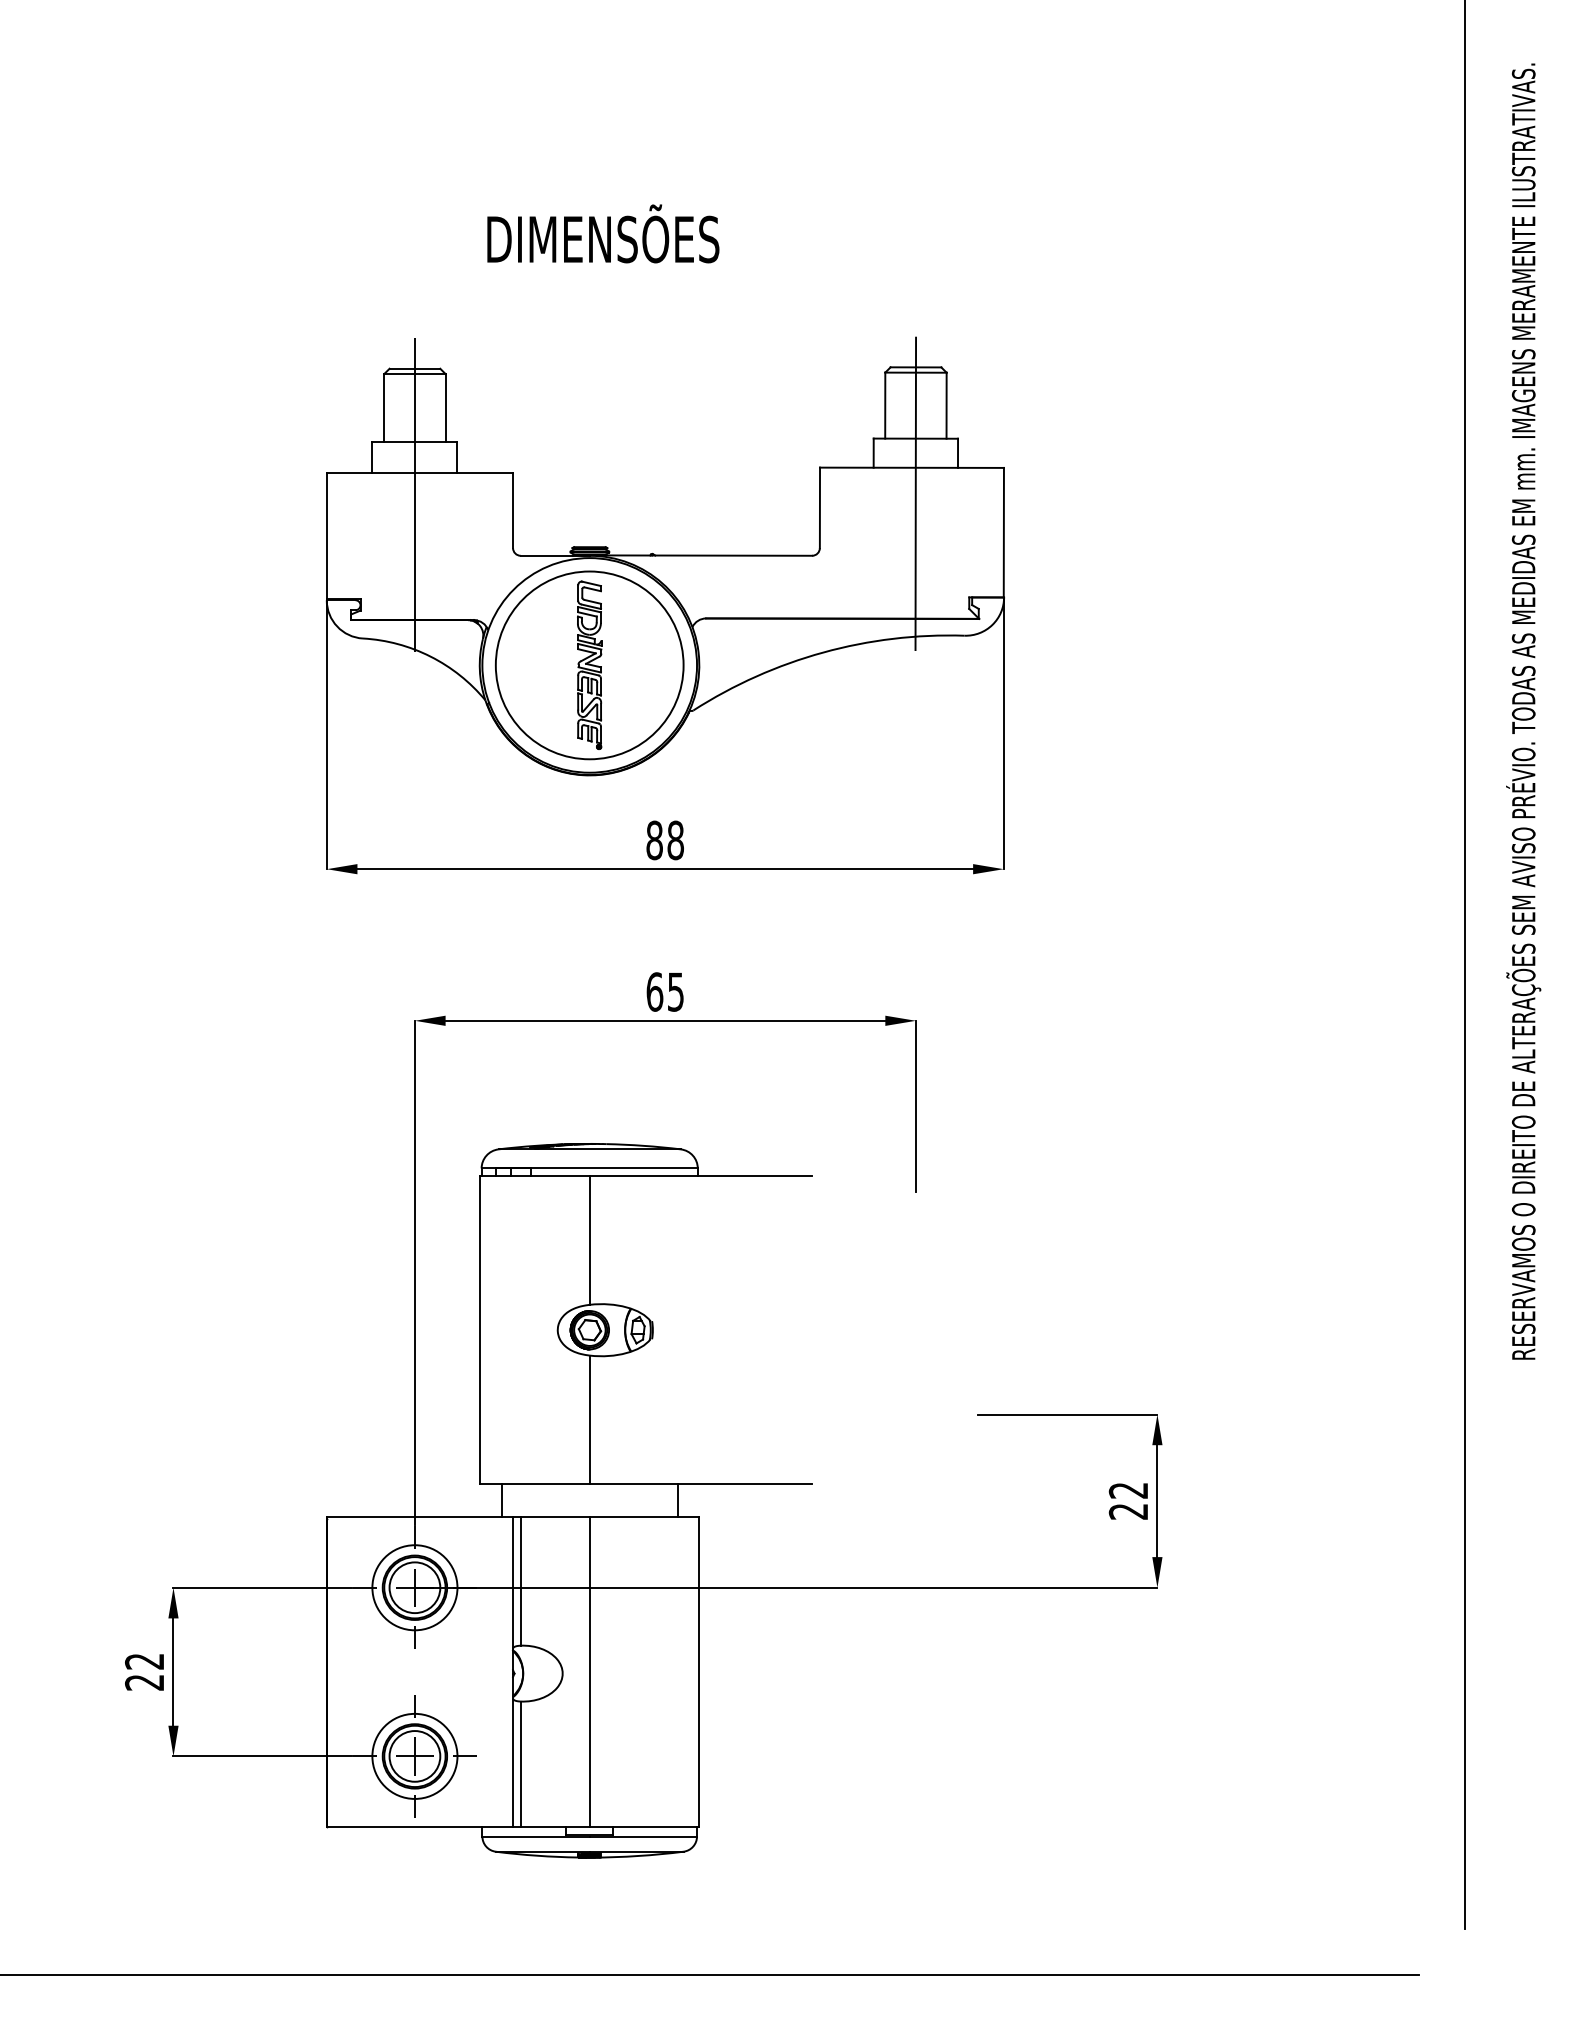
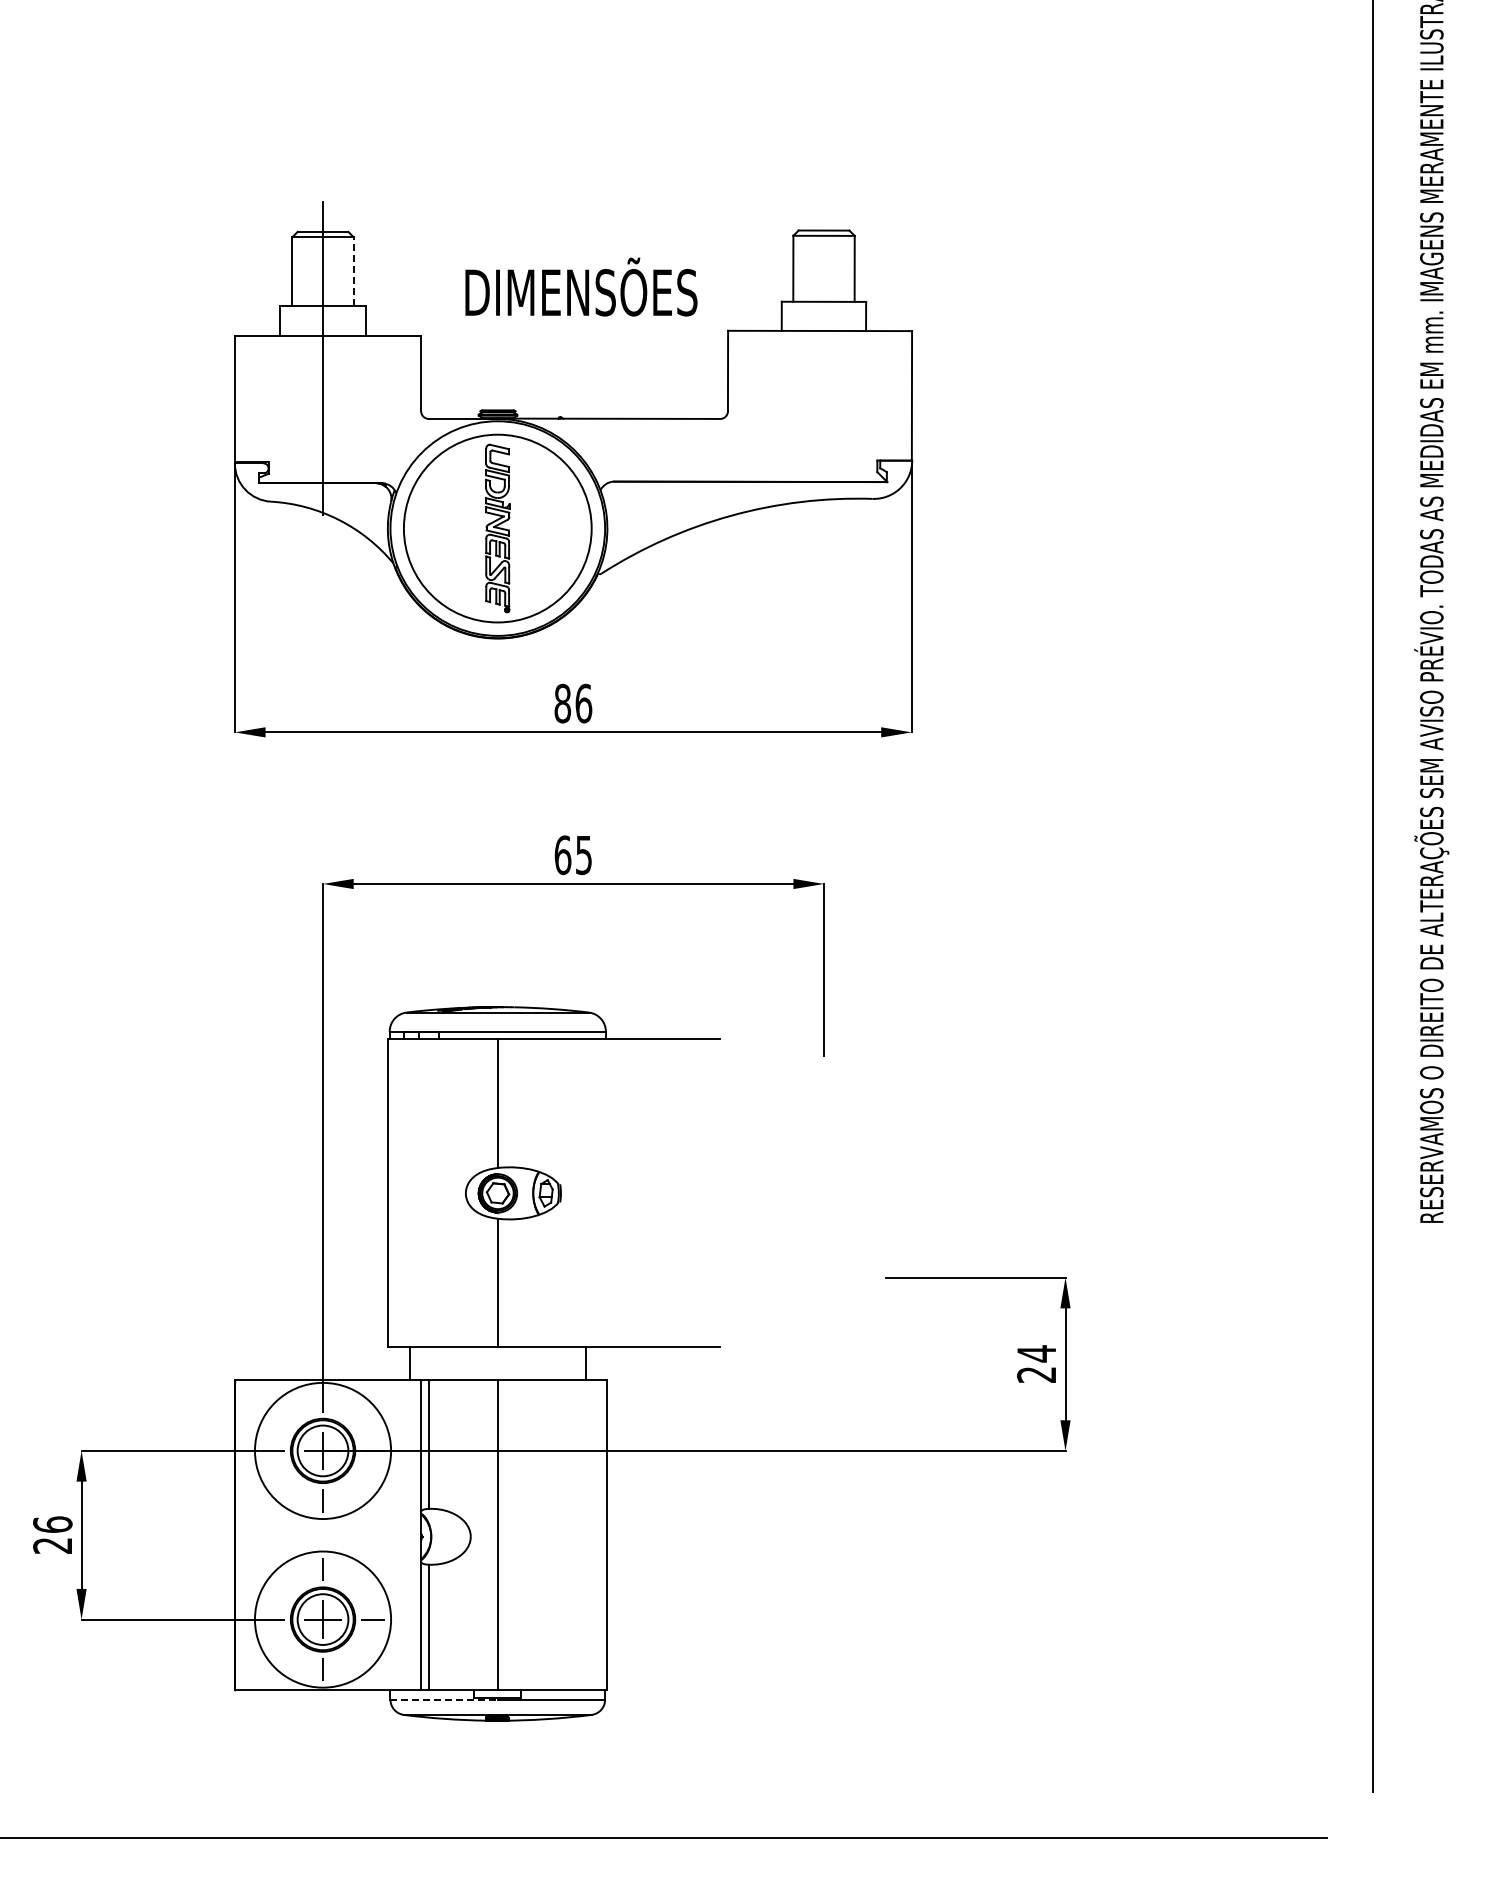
text: (603, 233) -> (581, 286), moved
line: (445, 407) -> (353, 270), solid -> dashed
line: (915, 493) -> (823, 356), removed
text: (675, 840) -> (583, 703), 88 -> 86
text: (1127, 1490) -> (1035, 1353), 22 -> 24
circle: (414, 1587) -> (322, 1450), size x1.6
text: (144, 1661) -> (52, 1524), 22 -> 26
circle: (414, 1755) -> (322, 1618), size x1.6
line: (536, 1836) -> (444, 1699), solid -> dashed

